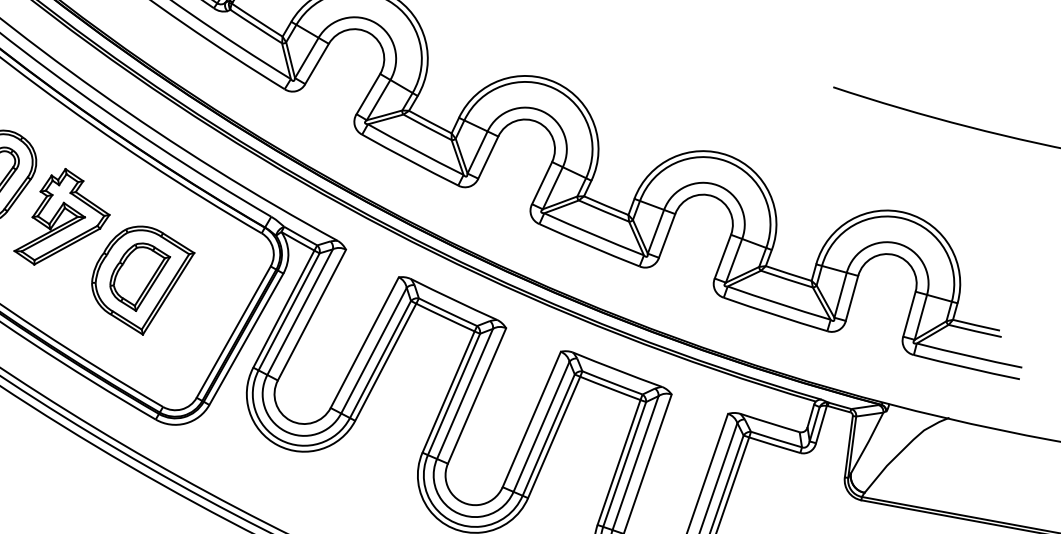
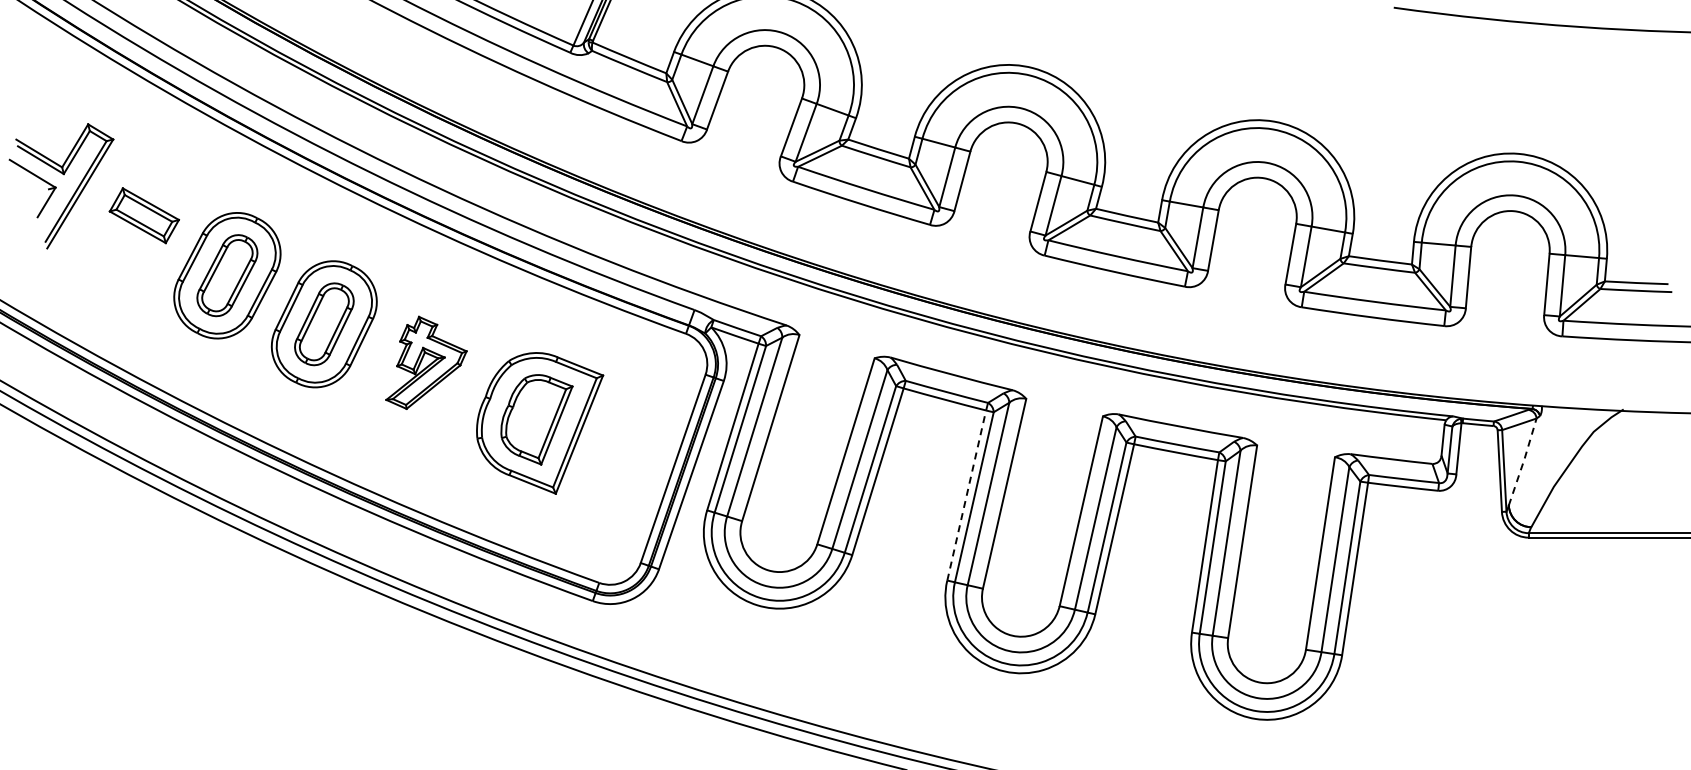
part: (64, 219) -> (426, 362), size x0.7
line: (448, 392) -> (966, 495), solid -> dashed
line: (867, 442) -> (1523, 461), solid -> dashed

